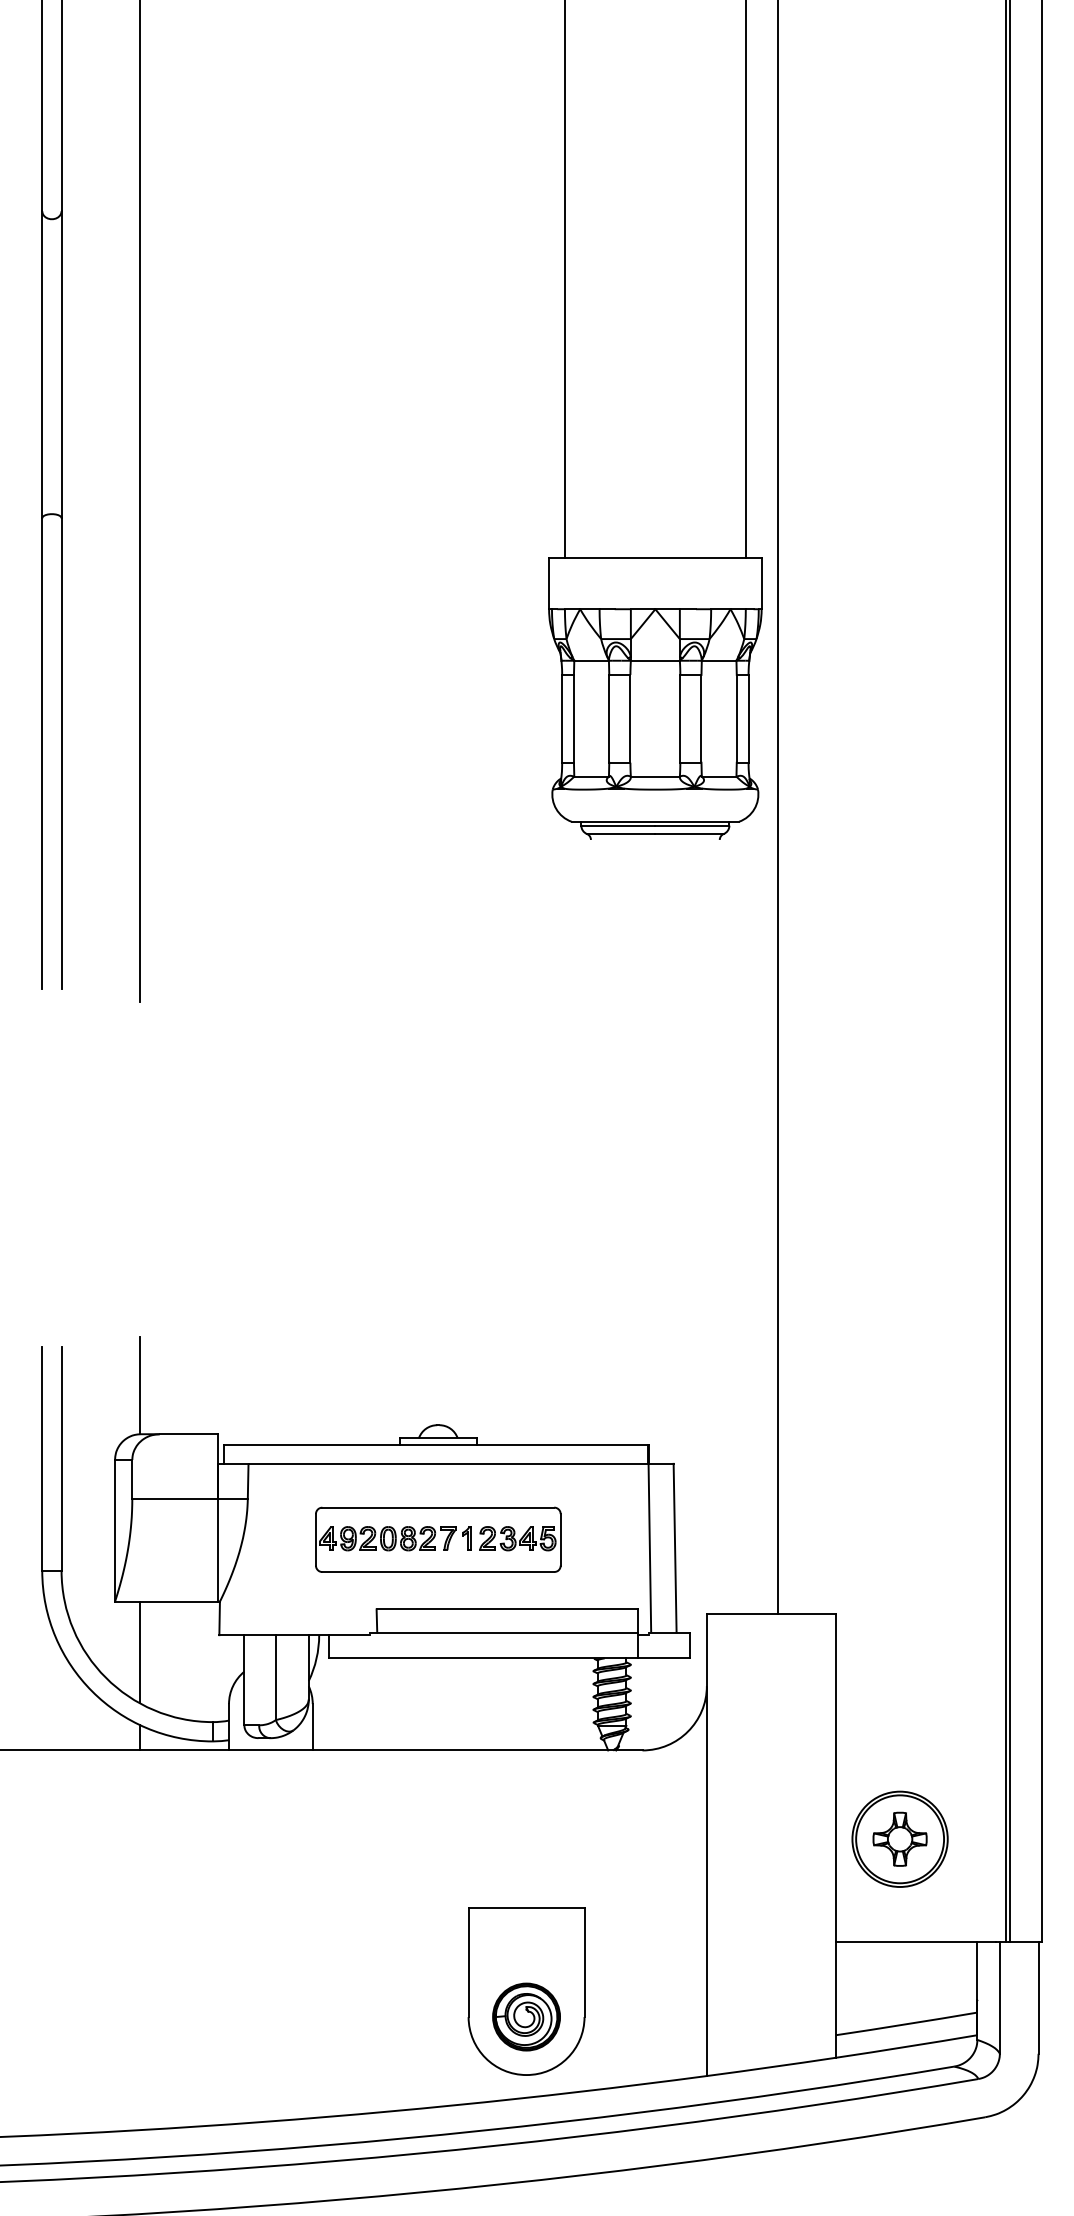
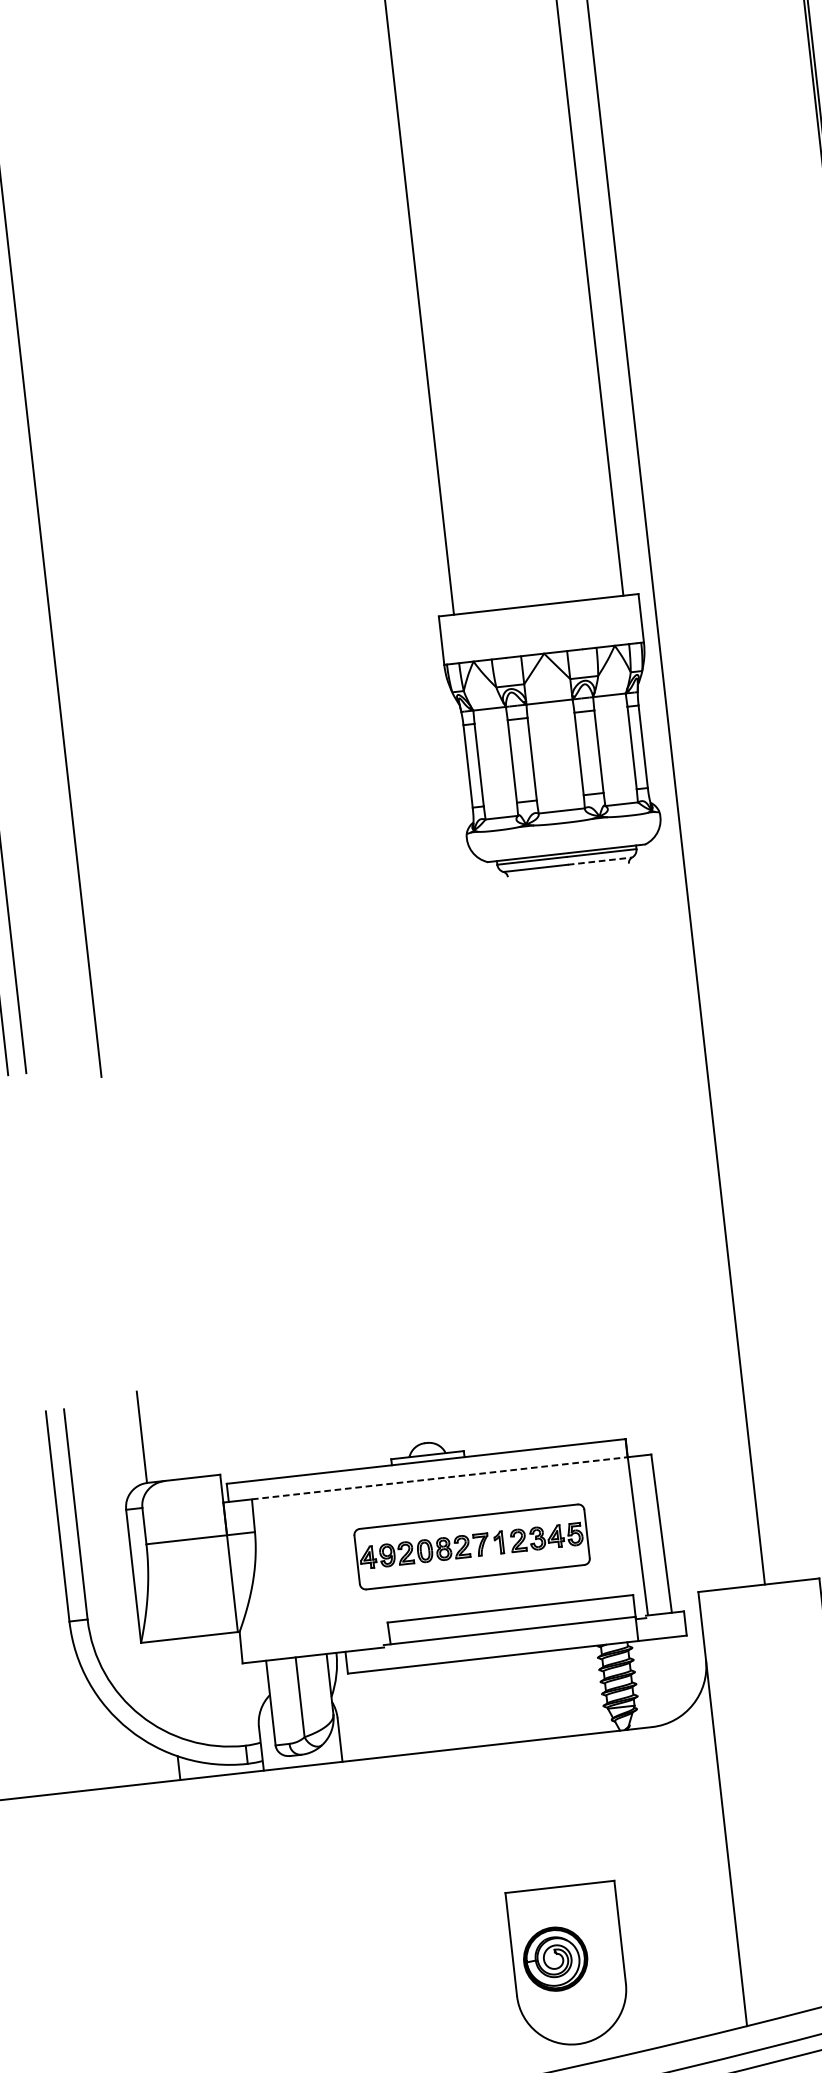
line: (690, 833) -> (600, 860), solid -> dashed
line: (449, 1463) -> (440, 1477), solid -> dashed
part: (438, 1539) -> (472, 1546), moved
line: (140, 1652) -> (170, 1687), removed
part: (526, 2016) -> (555, 1958), moved

